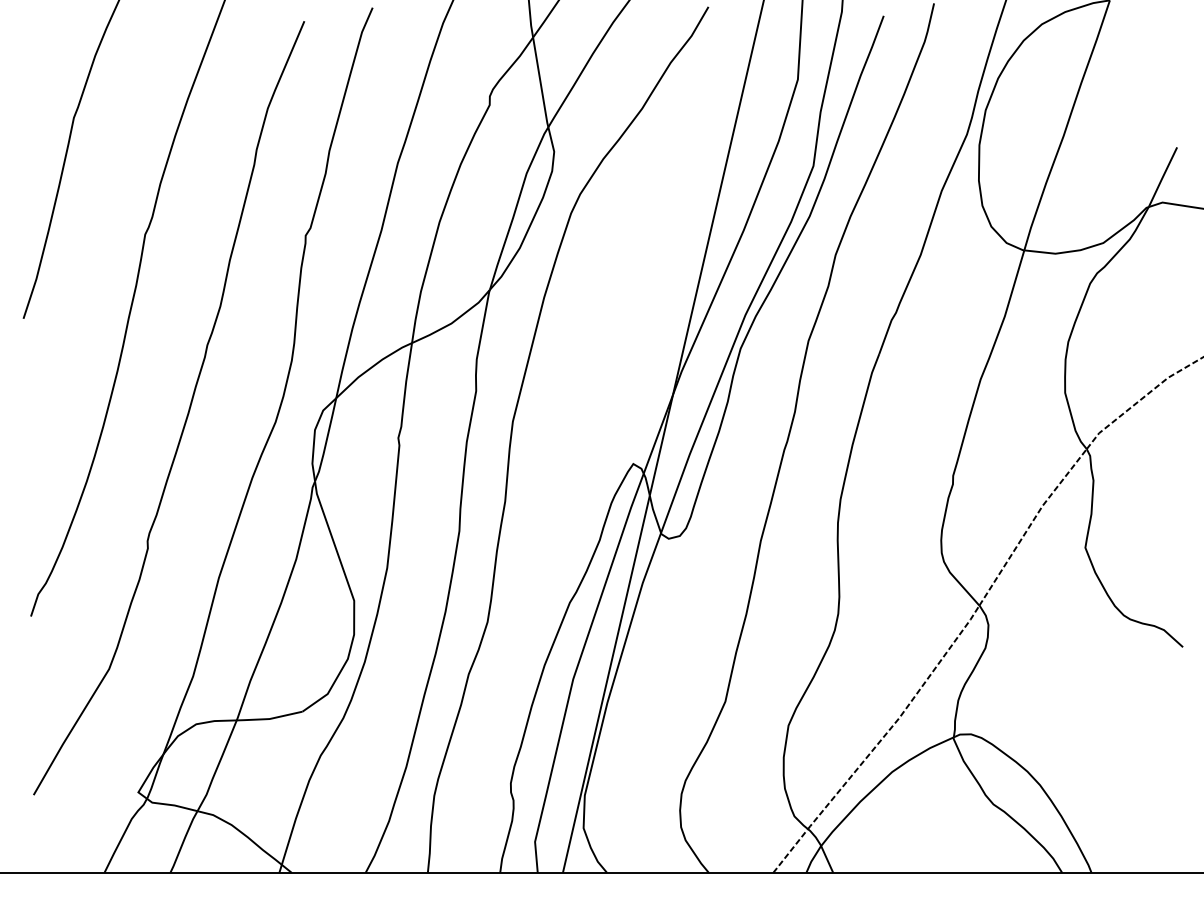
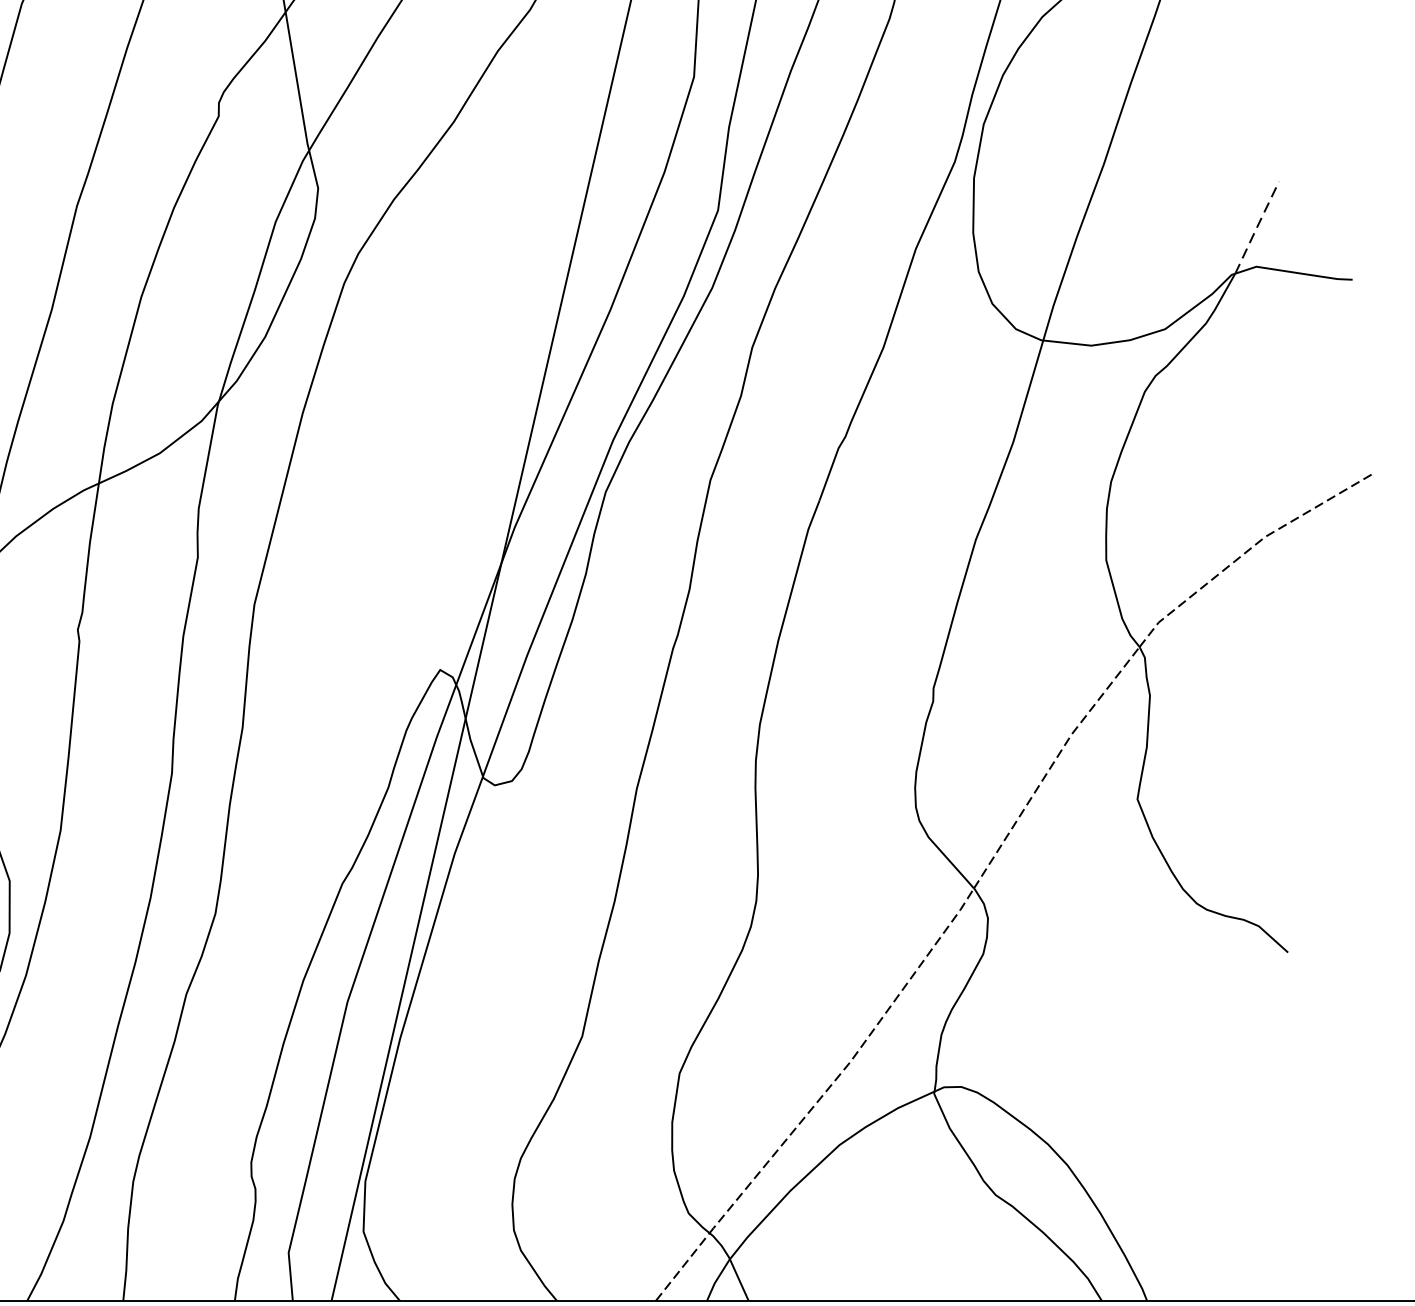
line: (1162, 178) -> (1256, 229), solid -> dashed

